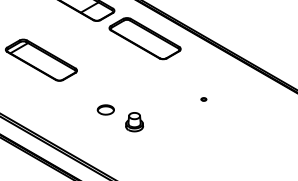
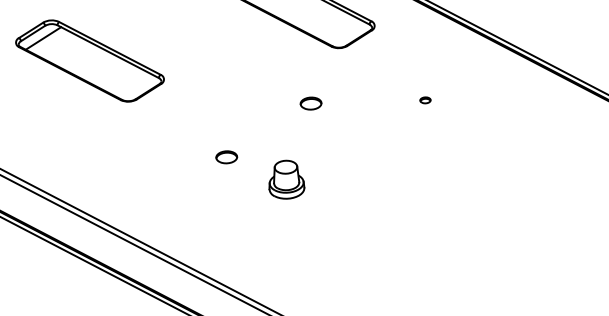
part: (148, 85) -> (311, 103), added
part: (203, 99) -> (424, 100), moved
part: (105, 109) -> (225, 156), size x0.62

